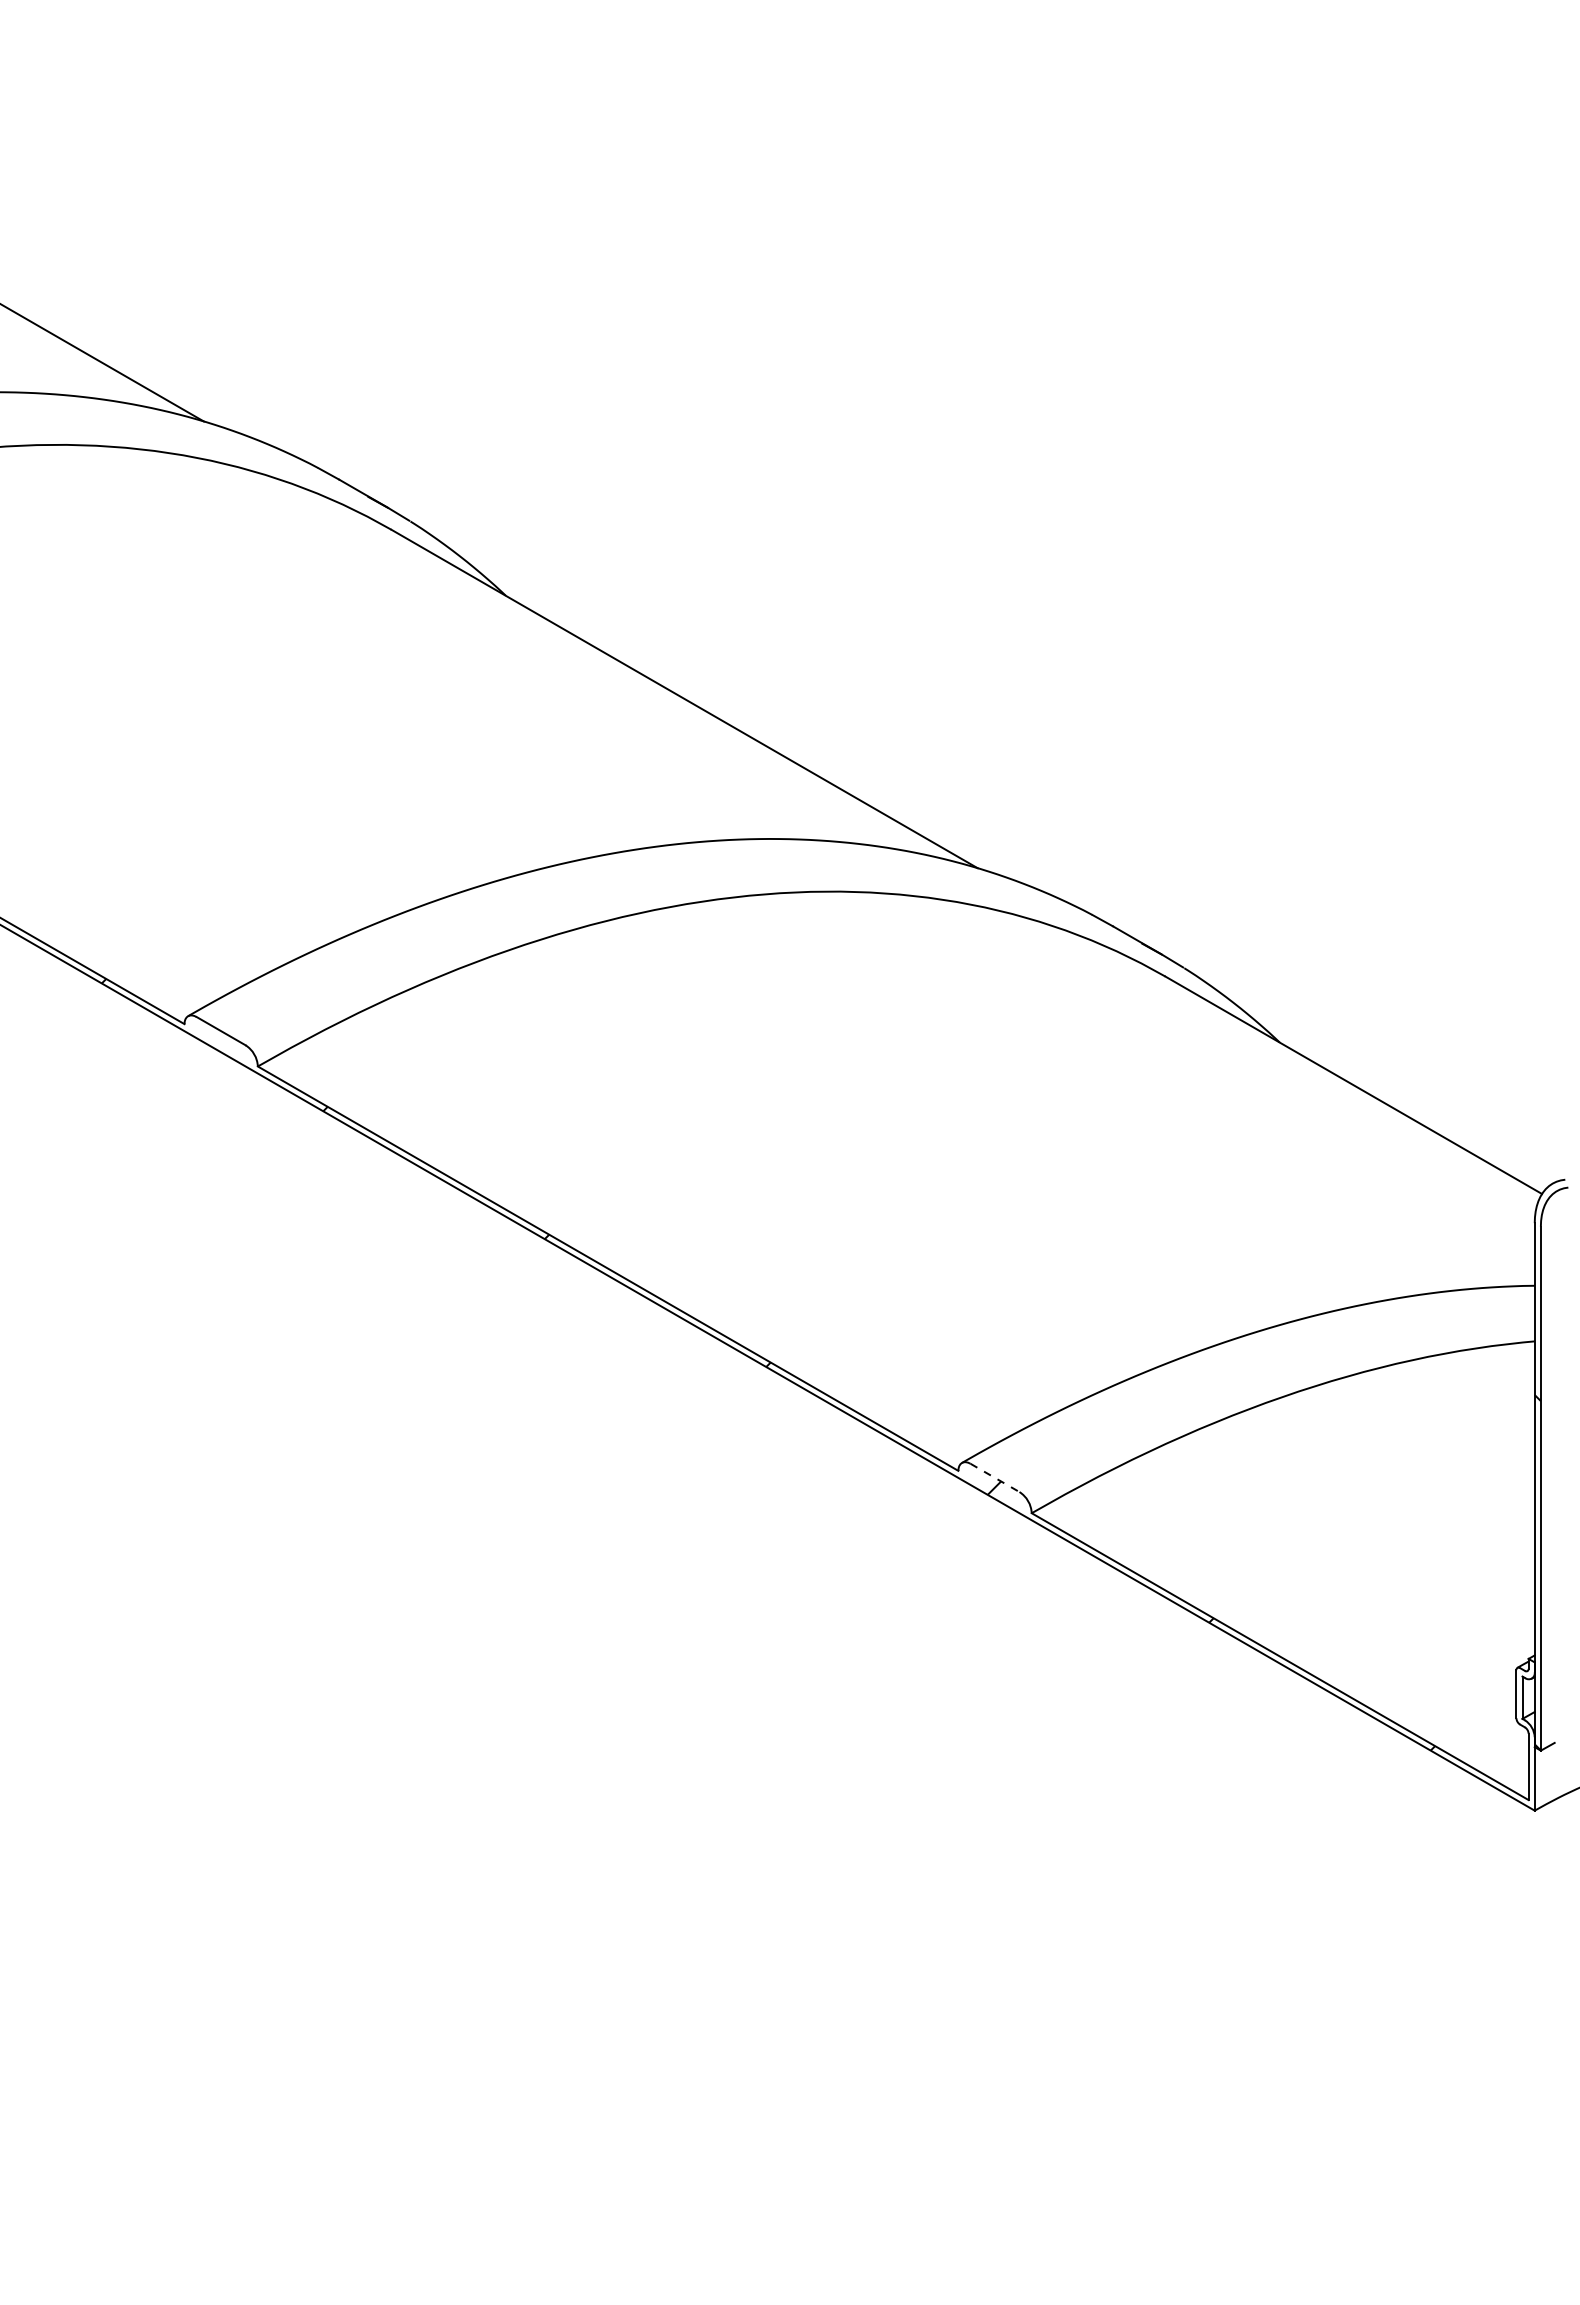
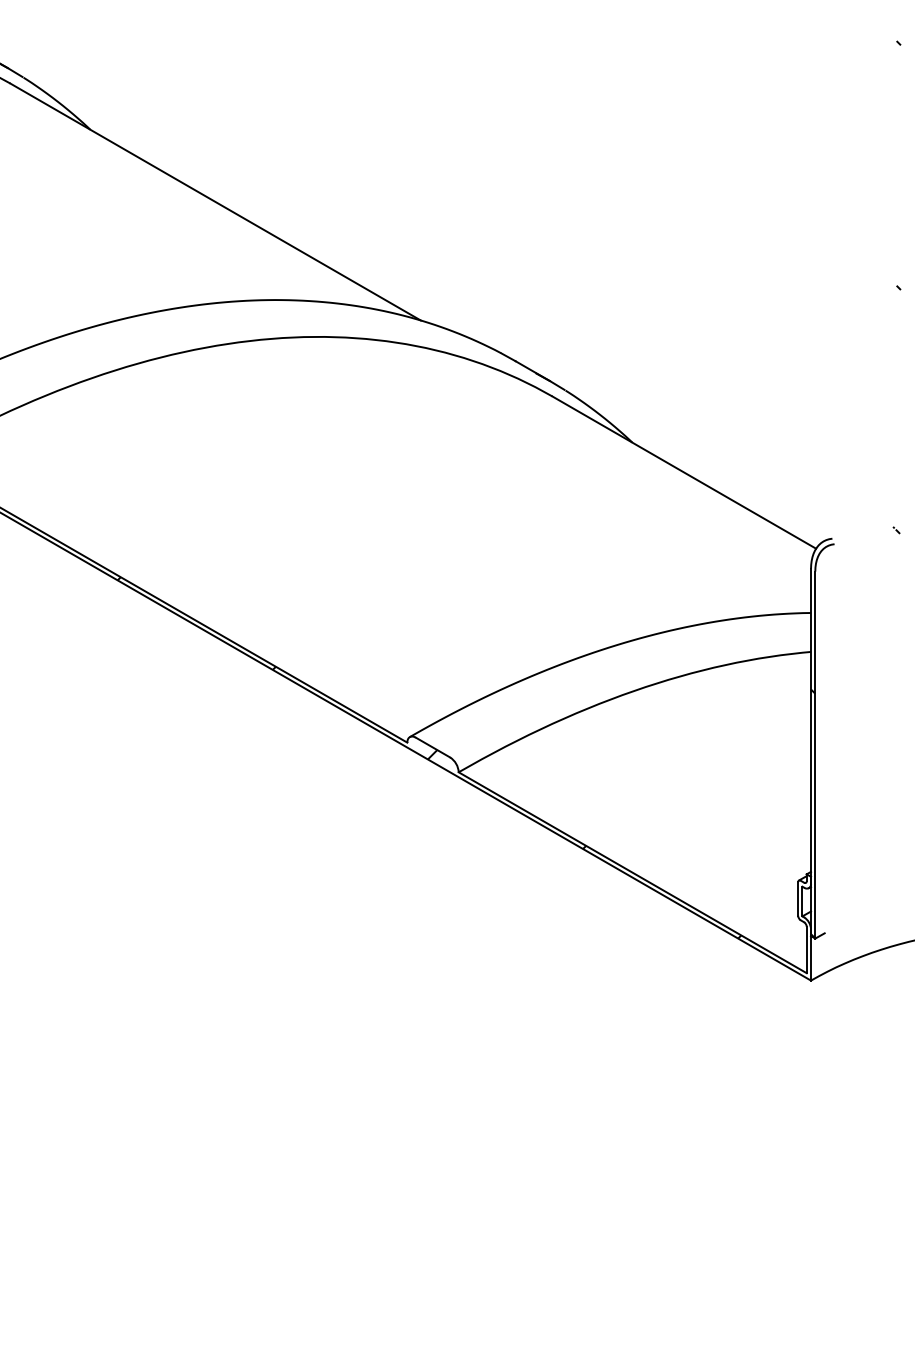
line: (995, 1478) -> (433, 747), dashed -> solid

